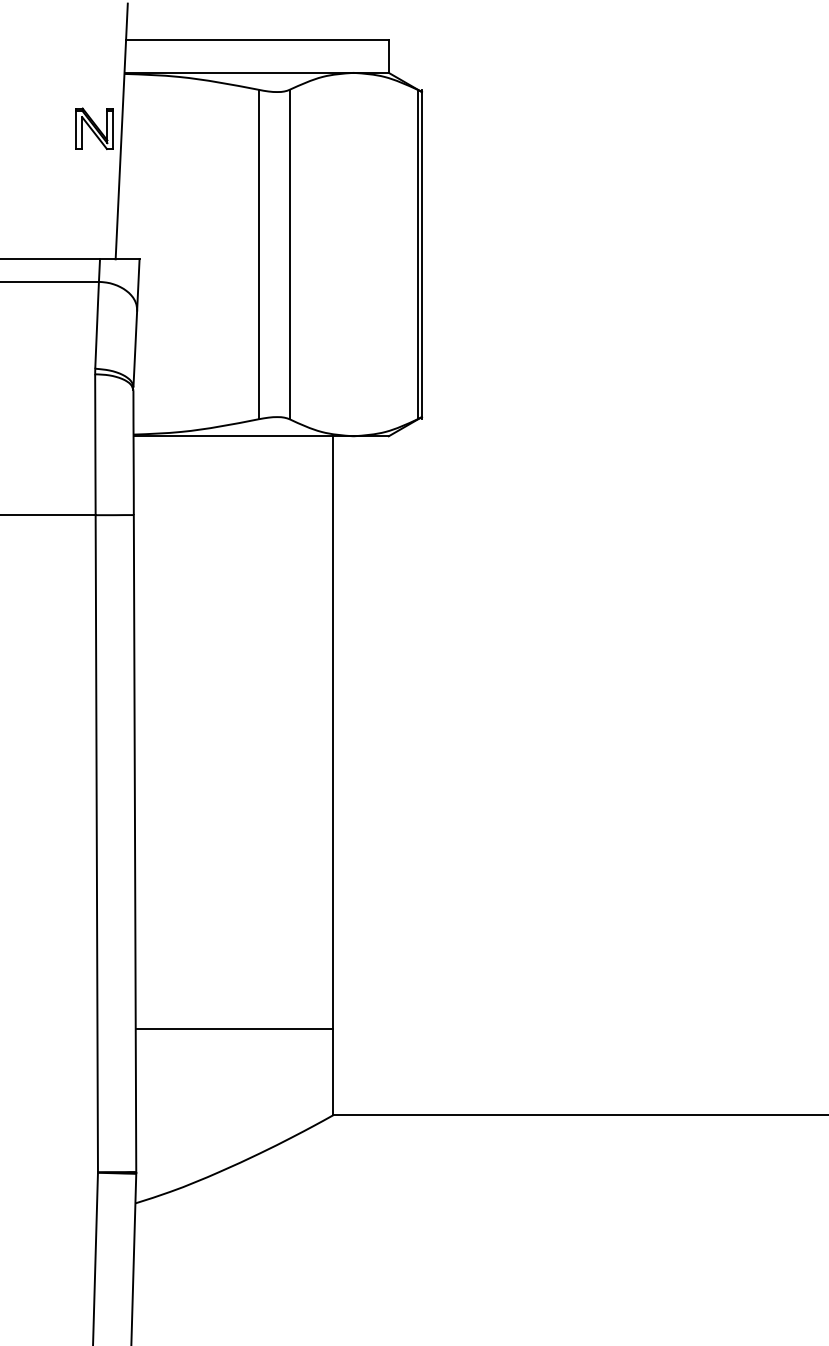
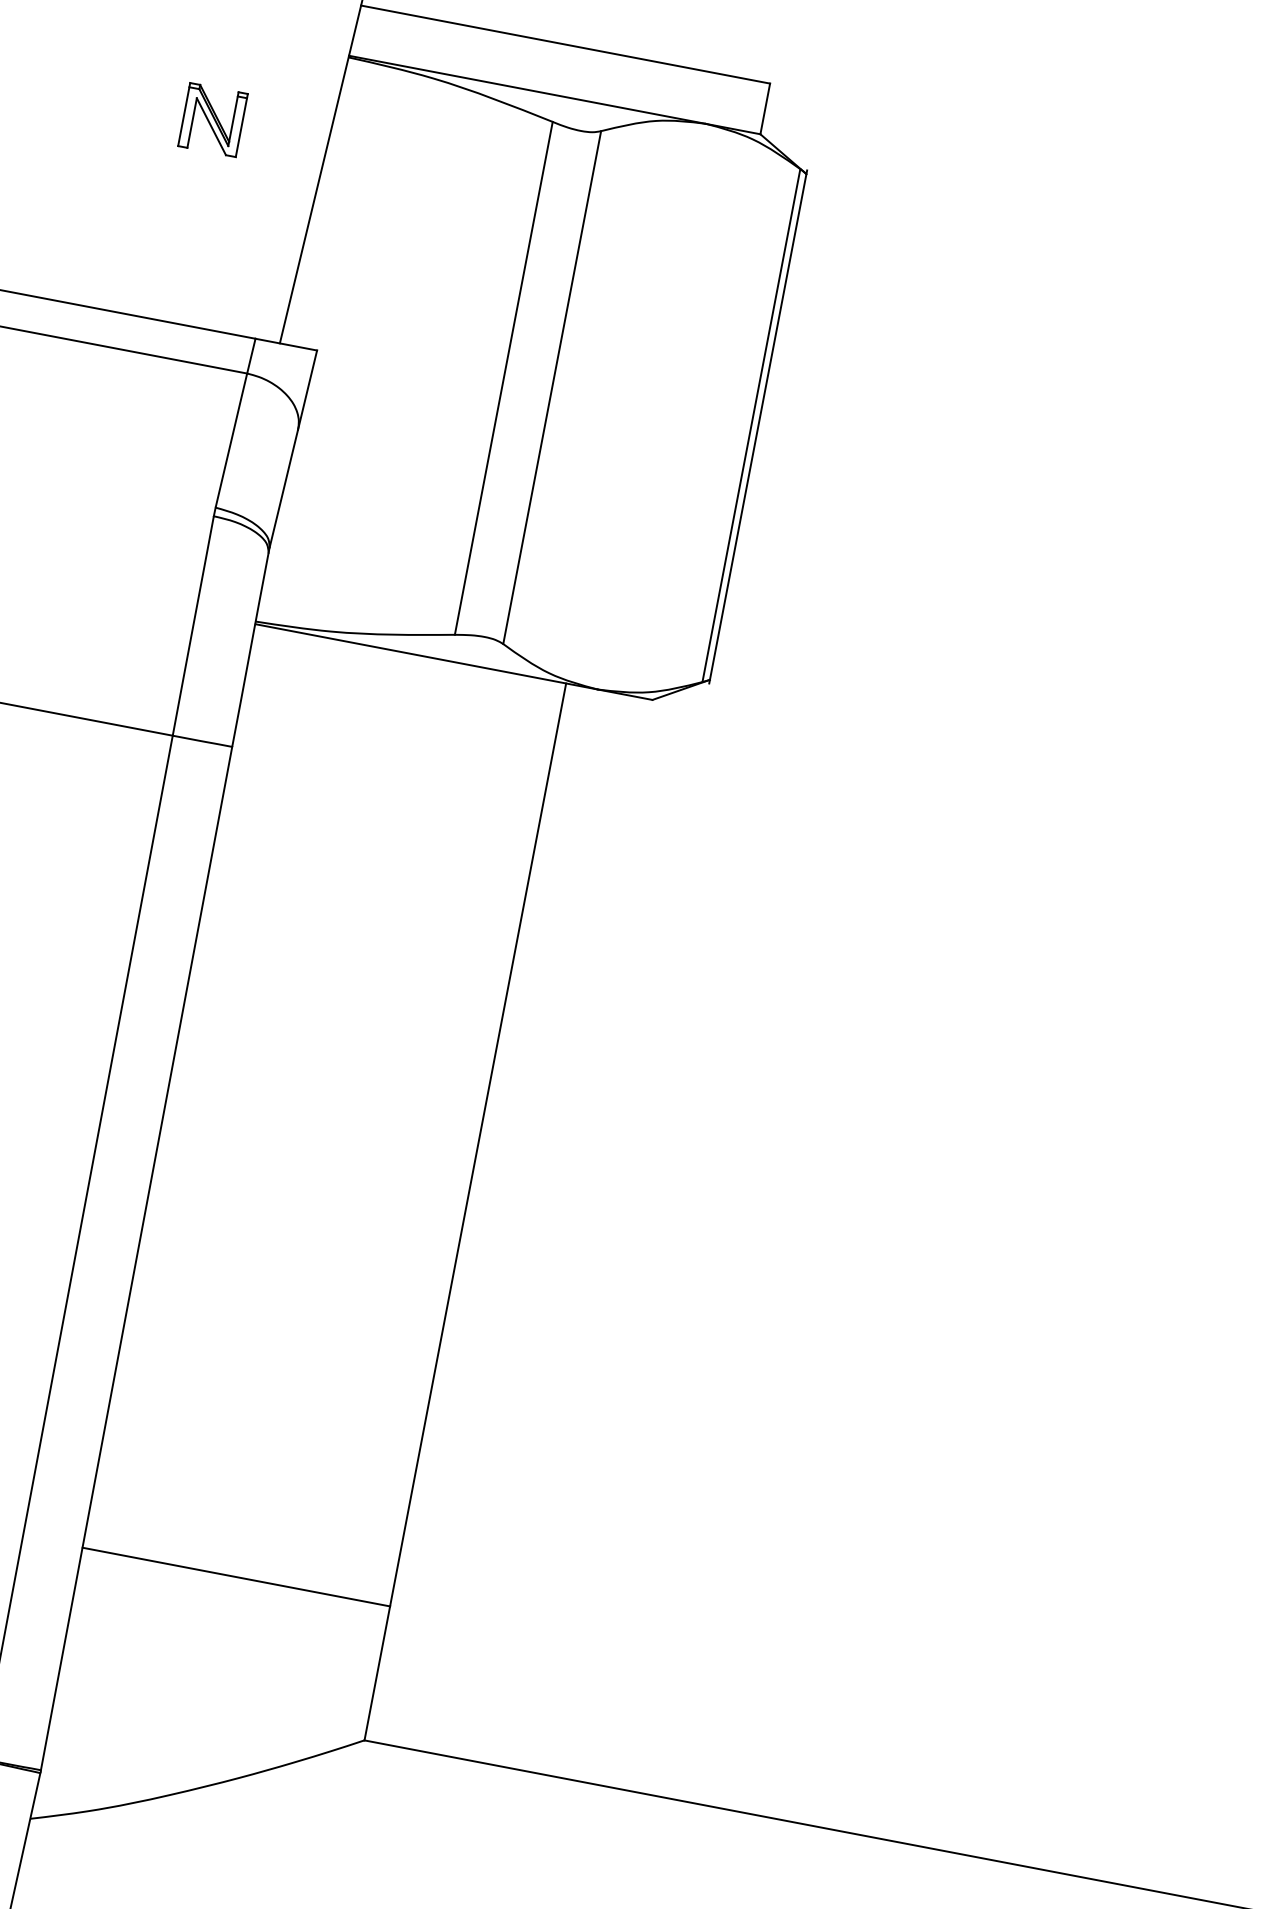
part: (94, 128) -> (212, 119), moved

